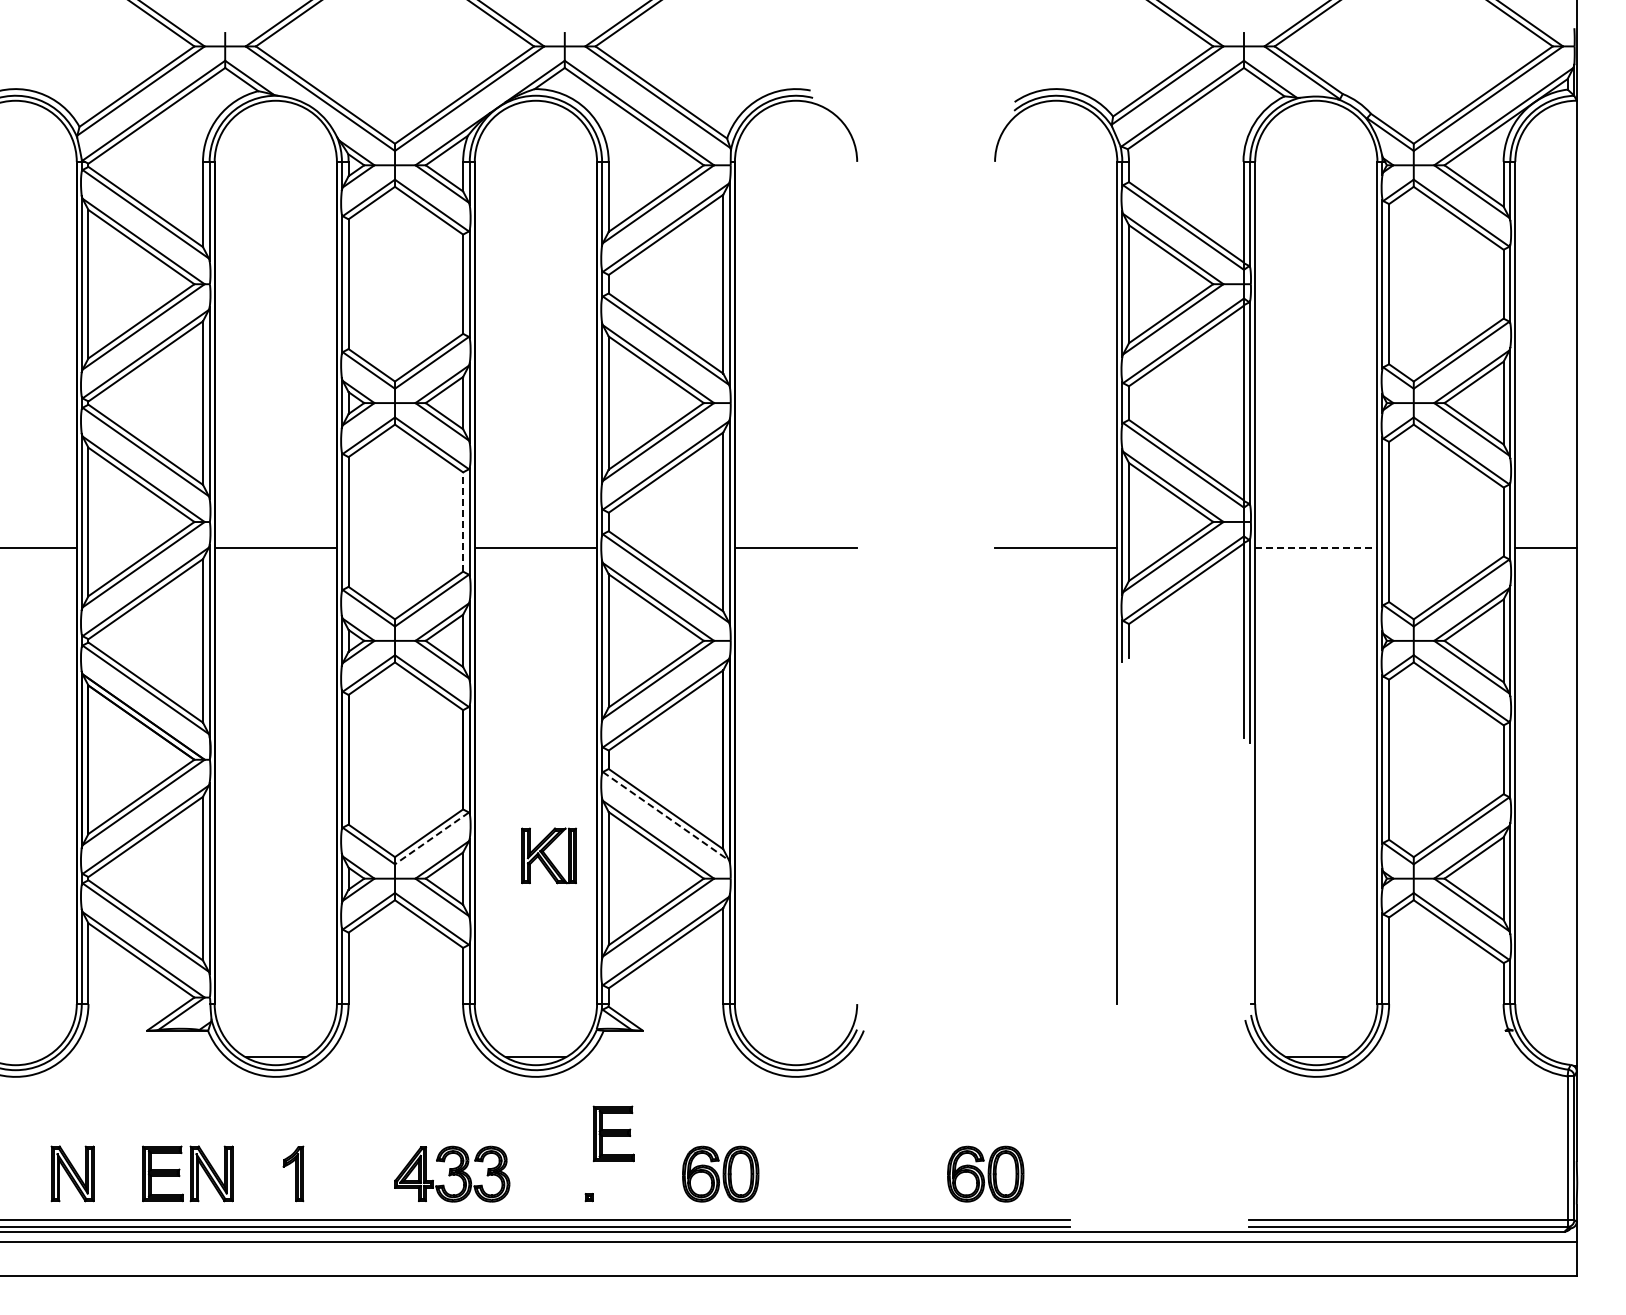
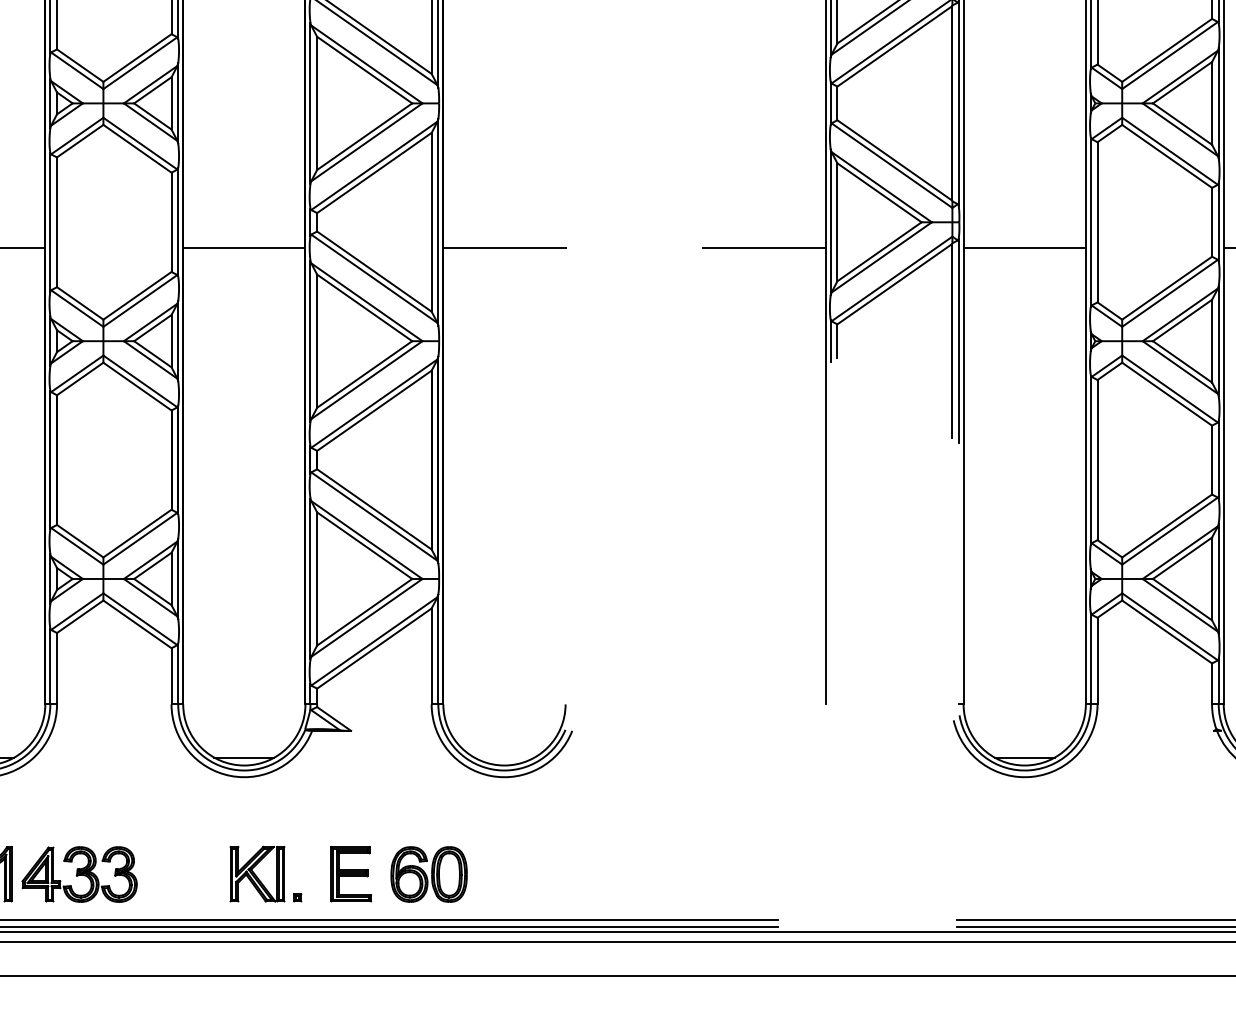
line: (463, 522) -> (171, 222), dashed -> solid
line: (1316, 547) -> (1024, 247), dashed -> solid
line: (666, 816) -> (374, 516), dashed -> solid
line: (431, 838) -> (139, 538), dashed -> solid
part: (548, 855) -> (256, 873), moved
part: (613, 1133) -> (350, 873), moved
part: (452, 1173) -> (79, 873), moved
part: (985, 1173) -> (693, 873), removed

